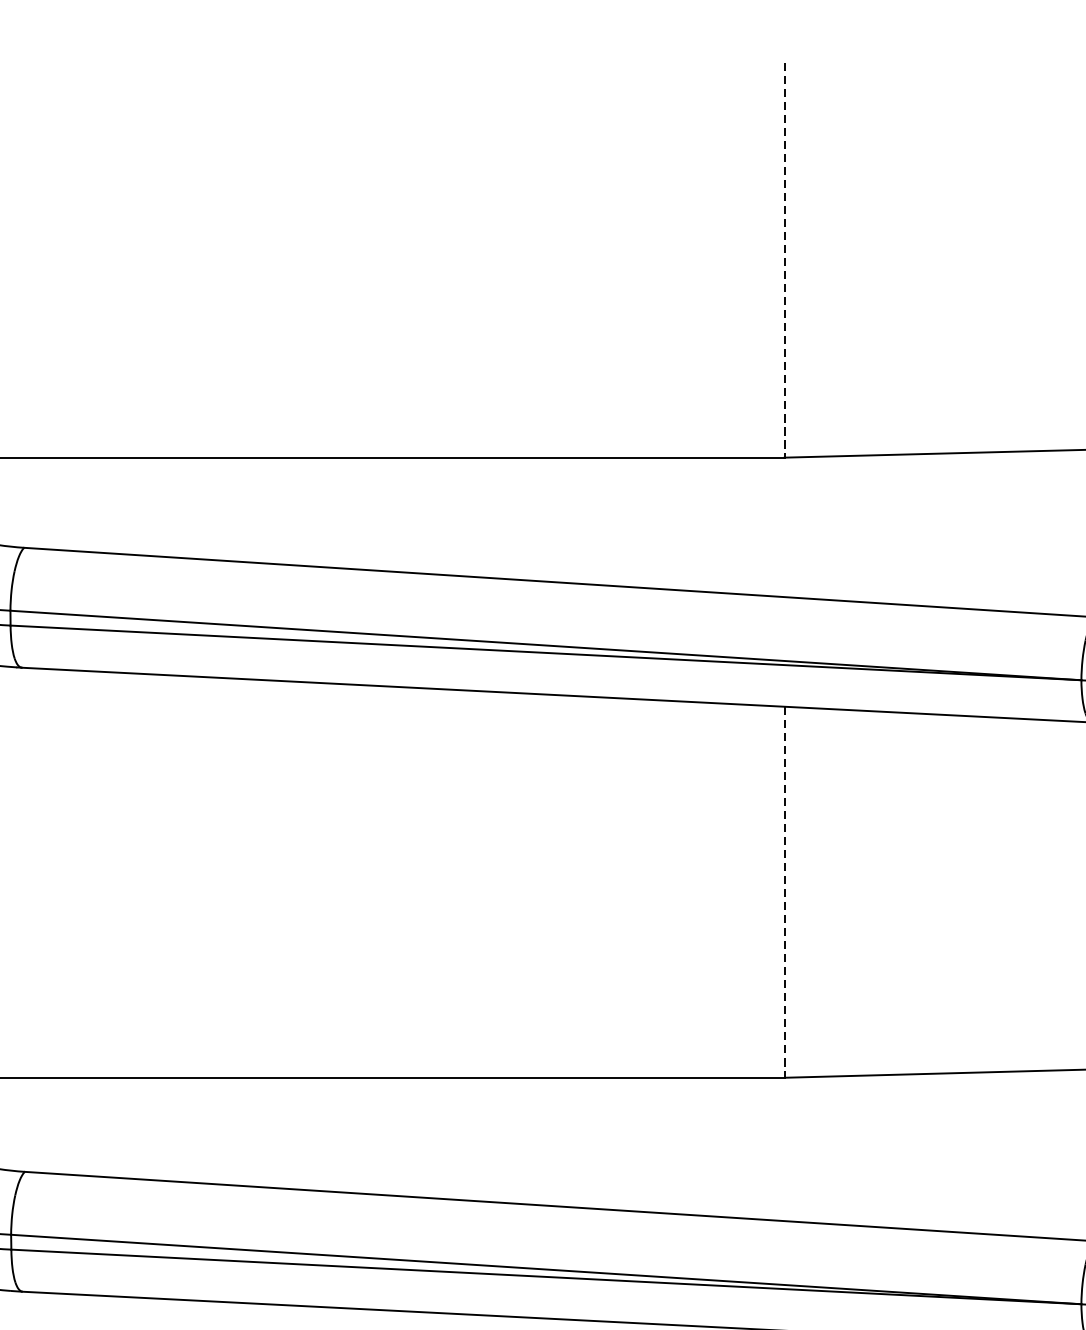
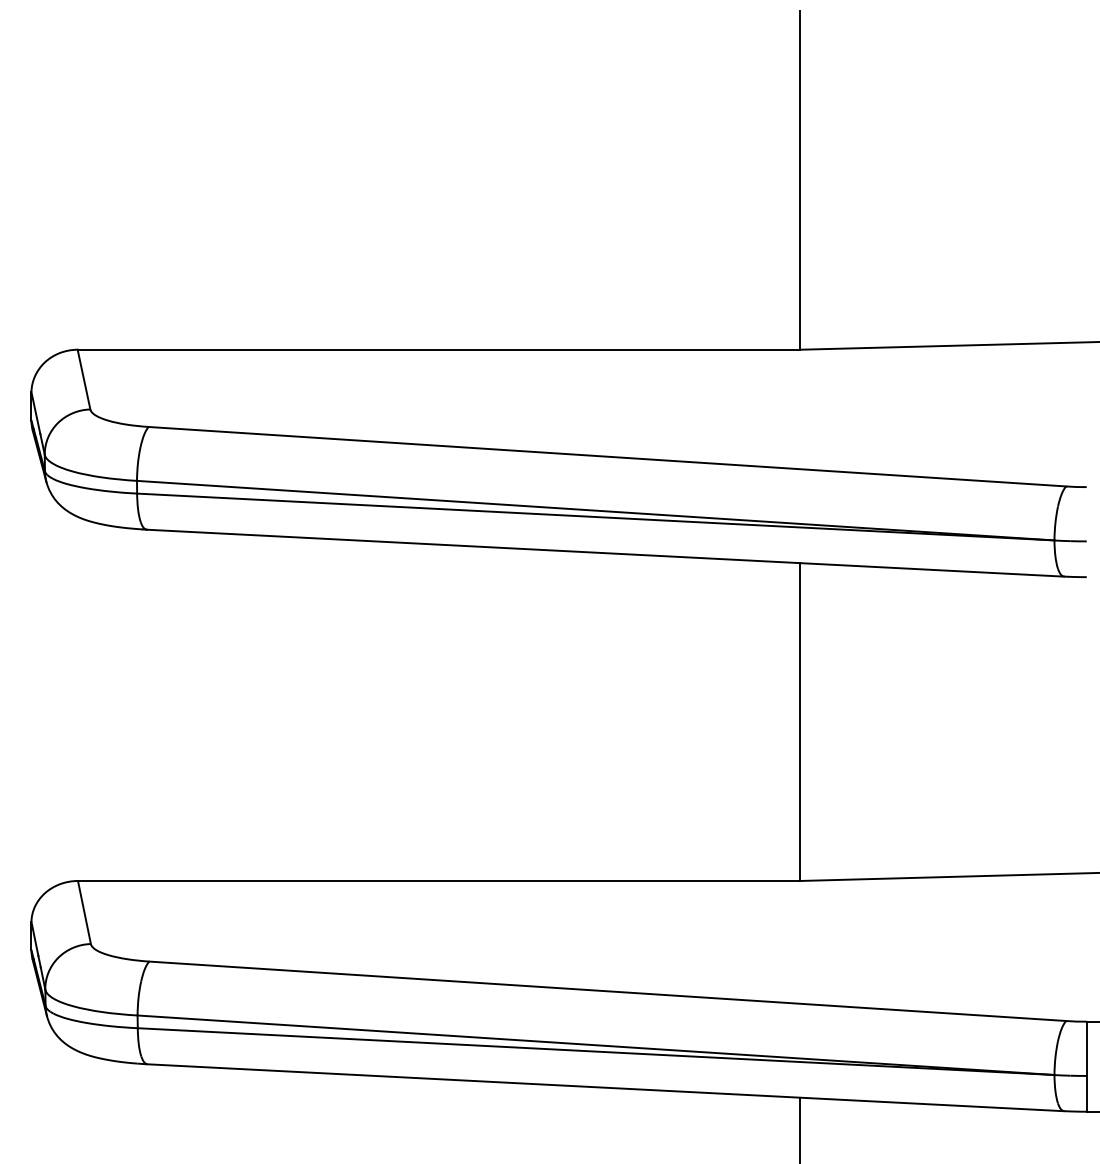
line: (784, 261) -> (800, 181), dashed -> solid
line: (784, 892) -> (800, 722), dashed -> solid

